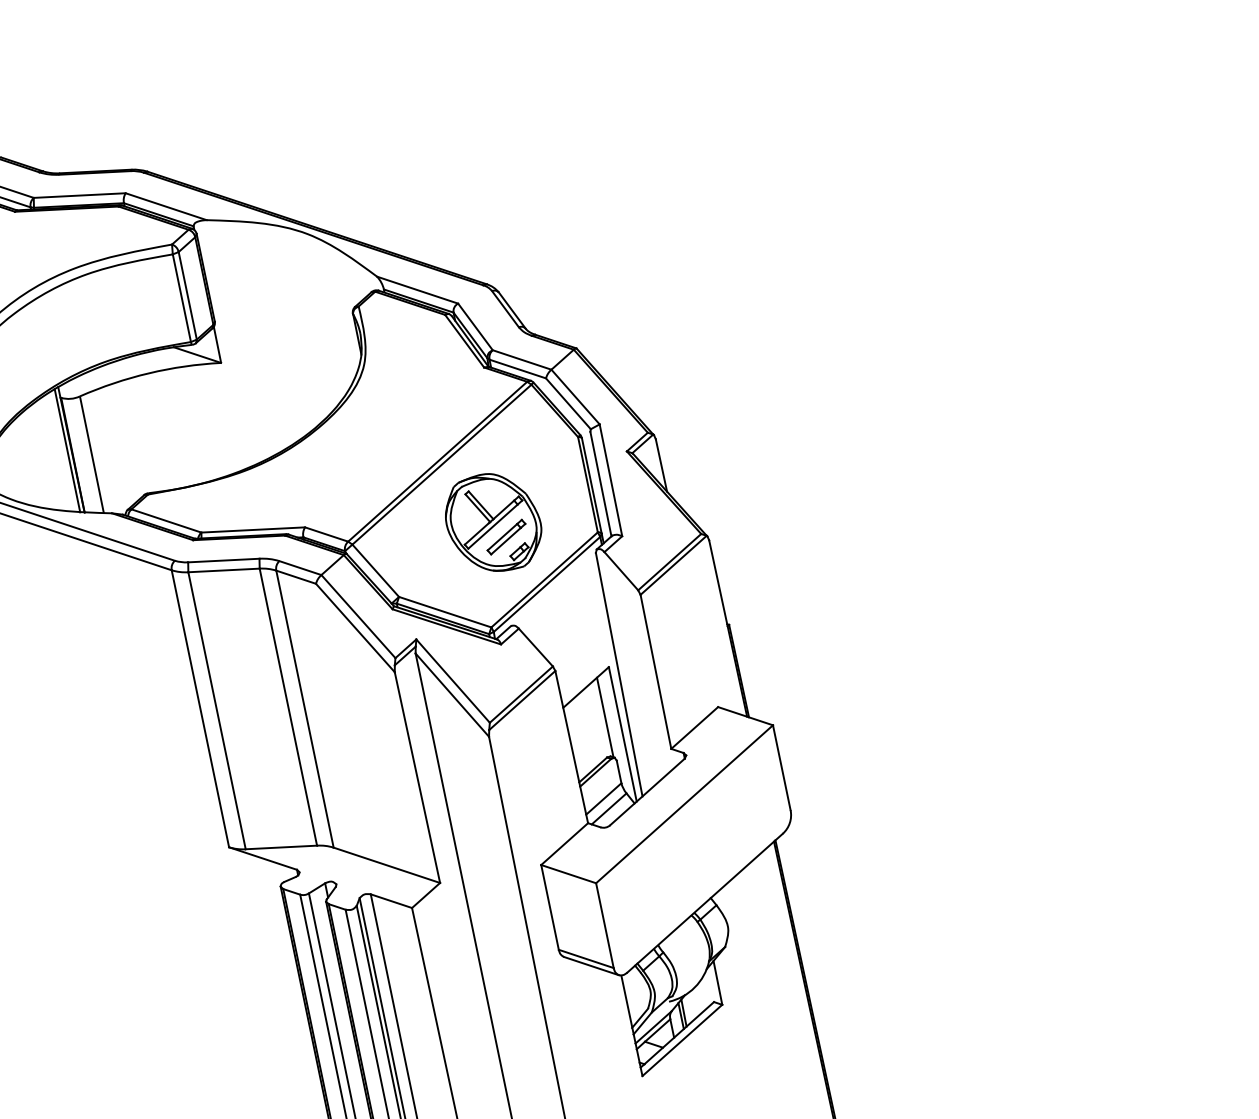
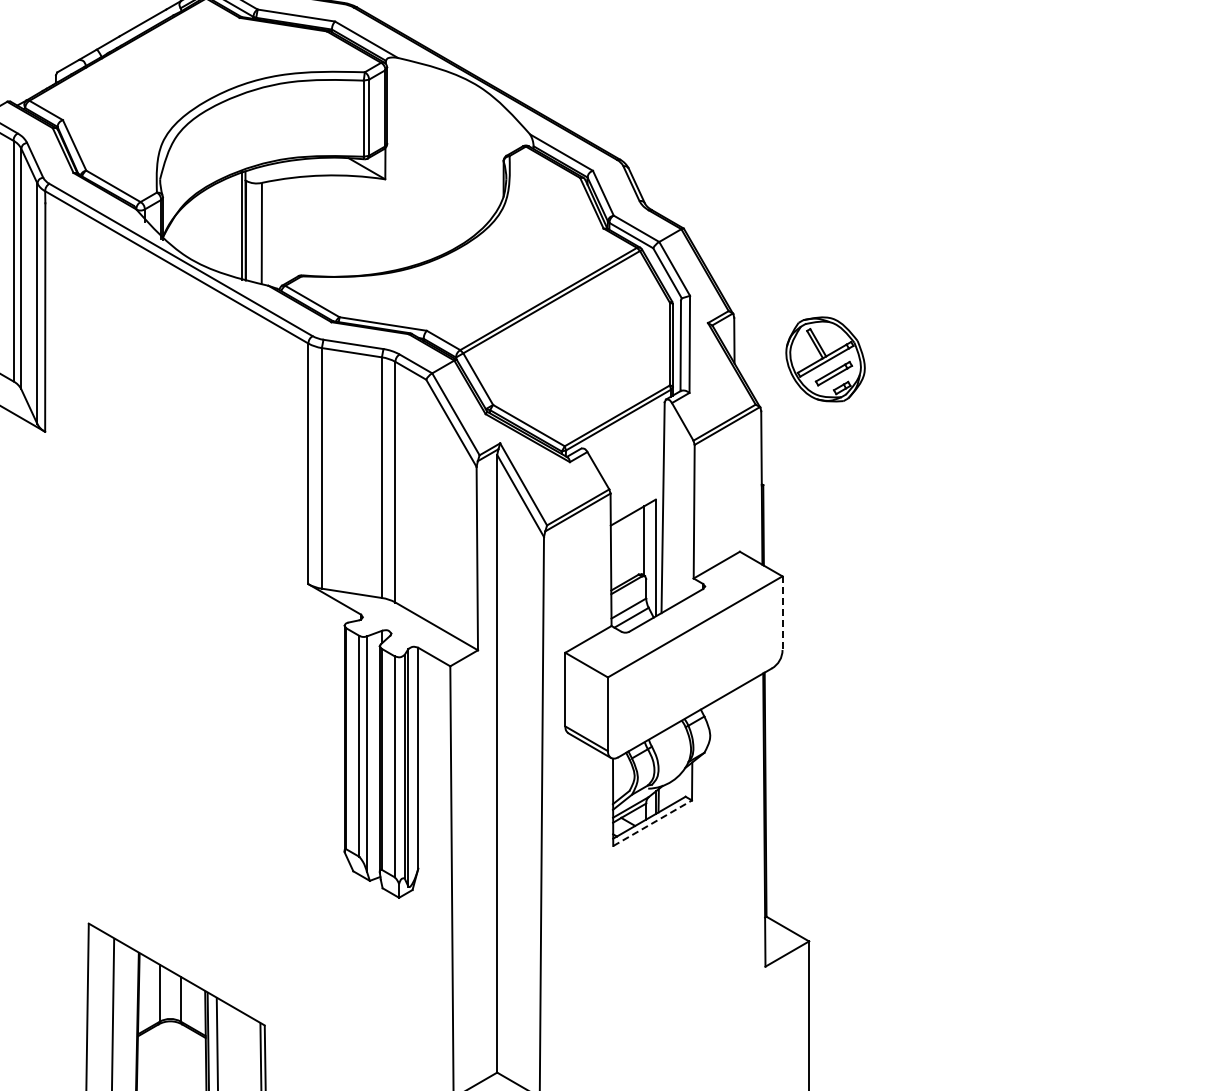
part: (493, 522) -> (825, 359), moved
line: (781, 768) -> (782, 613), solid -> dashed
line: (682, 1040) -> (652, 823), solid -> dashed

